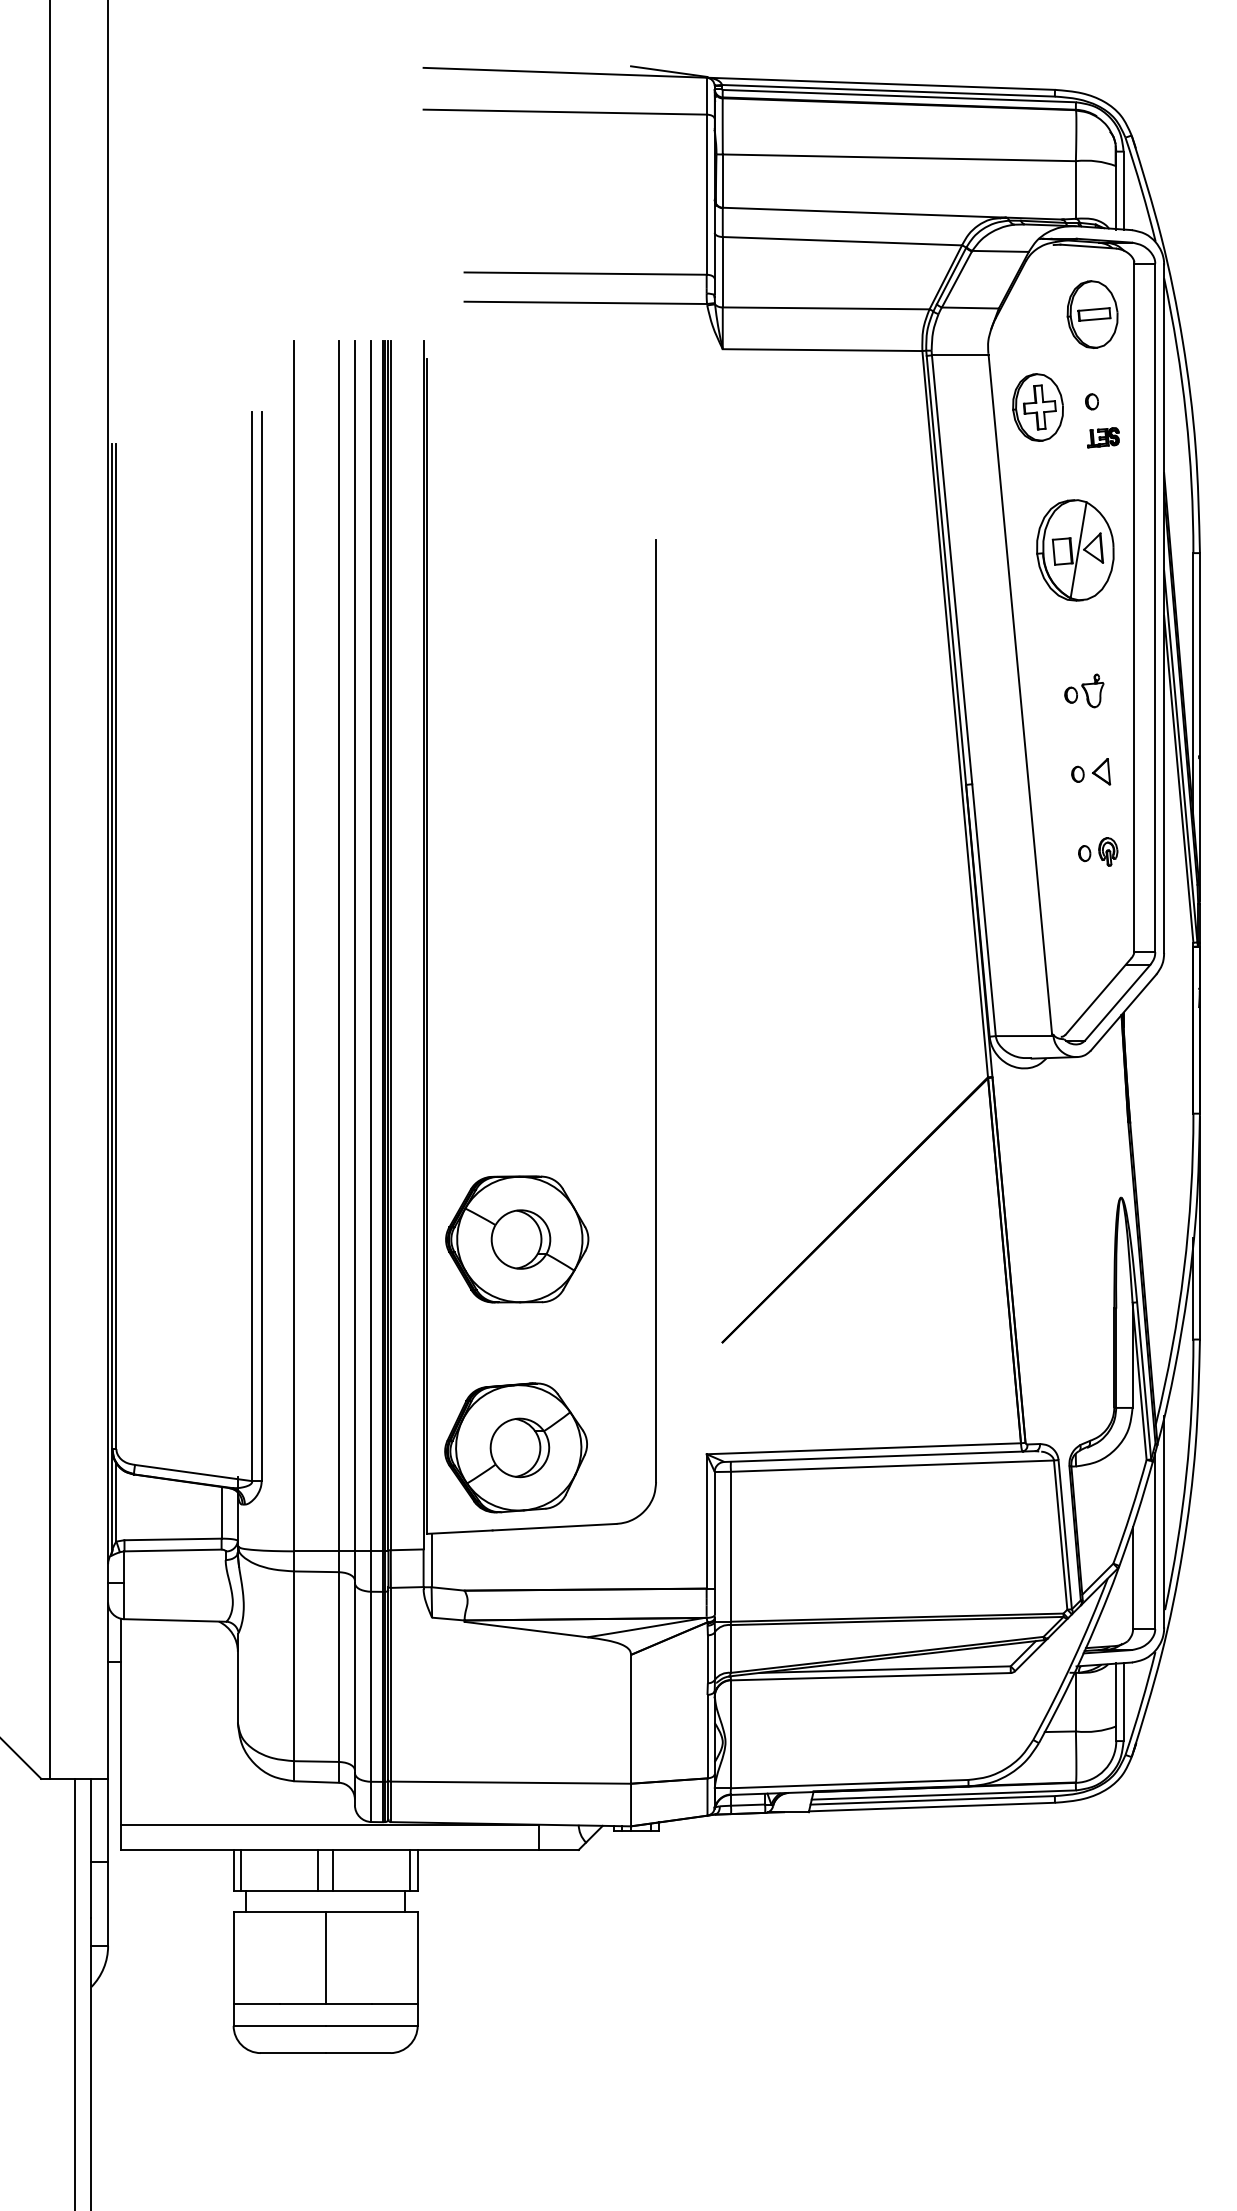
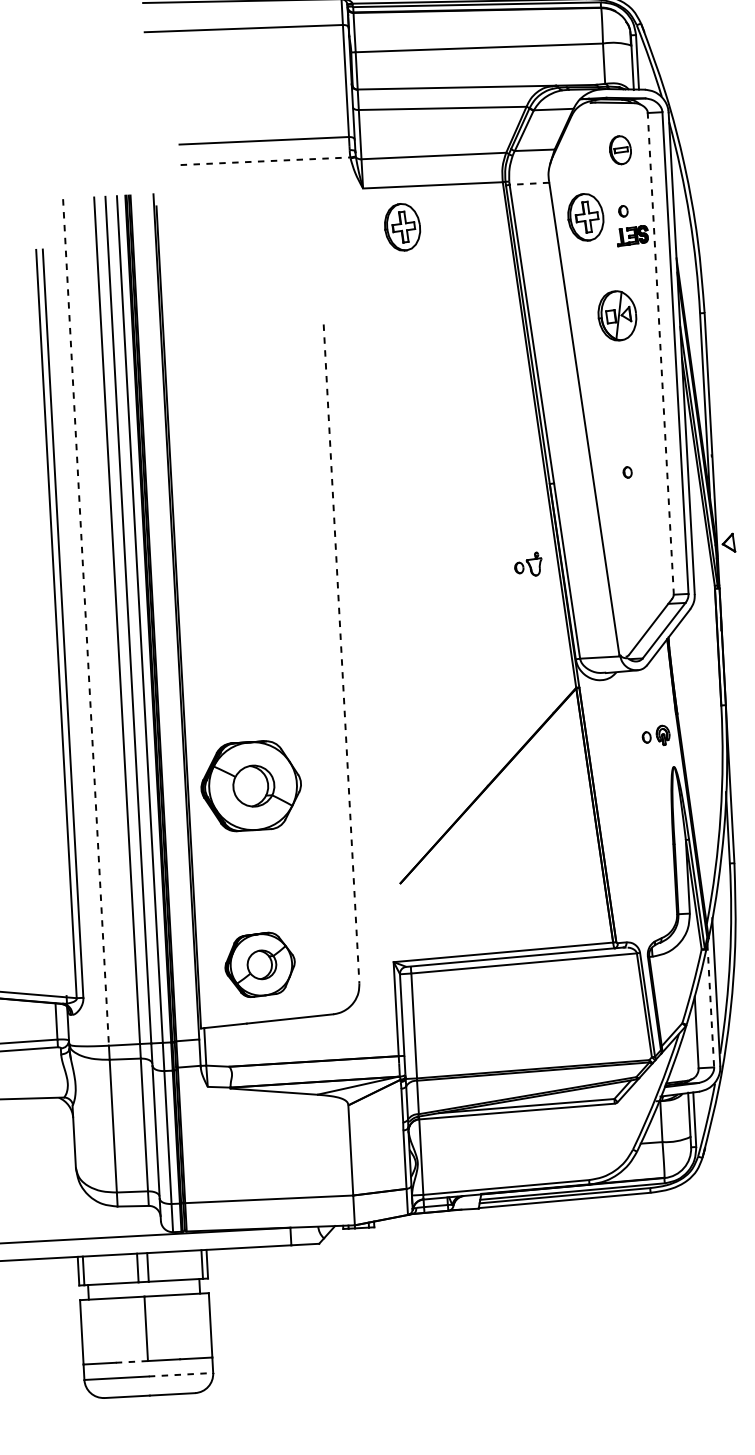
line: (586, 302) -> (265, 160), solid -> dashed
part: (1092, 314) -> (620, 150), size x0.6
line: (959, 355) -> (528, 183), solid -> dashed
part: (775, 407) -> (402, 227), added
part: (1103, 437) -> (632, 235), size x1.4
part: (1075, 550) -> (617, 315), size x0.7
line: (1134, 607) -> (660, 353), solid -> dashed
part: (1084, 690) -> (528, 564), moved
part: (1101, 771) -> (728, 542), moved
part: (1098, 851) -> (656, 735), moved
line: (294, 946) -> (86, 622), solid -> dashed
line: (656, 1011) -> (341, 654), solid -> dashed
part: (517, 1239) -> (251, 786), moved
part: (515, 1447) -> (259, 964), size x0.7
line: (1155, 1541) -> (710, 1006), solid -> dashed
line: (303, 2003) -> (132, 1361), solid -> dashed
line: (372, 2025) -> (181, 1374), solid -> dashed

